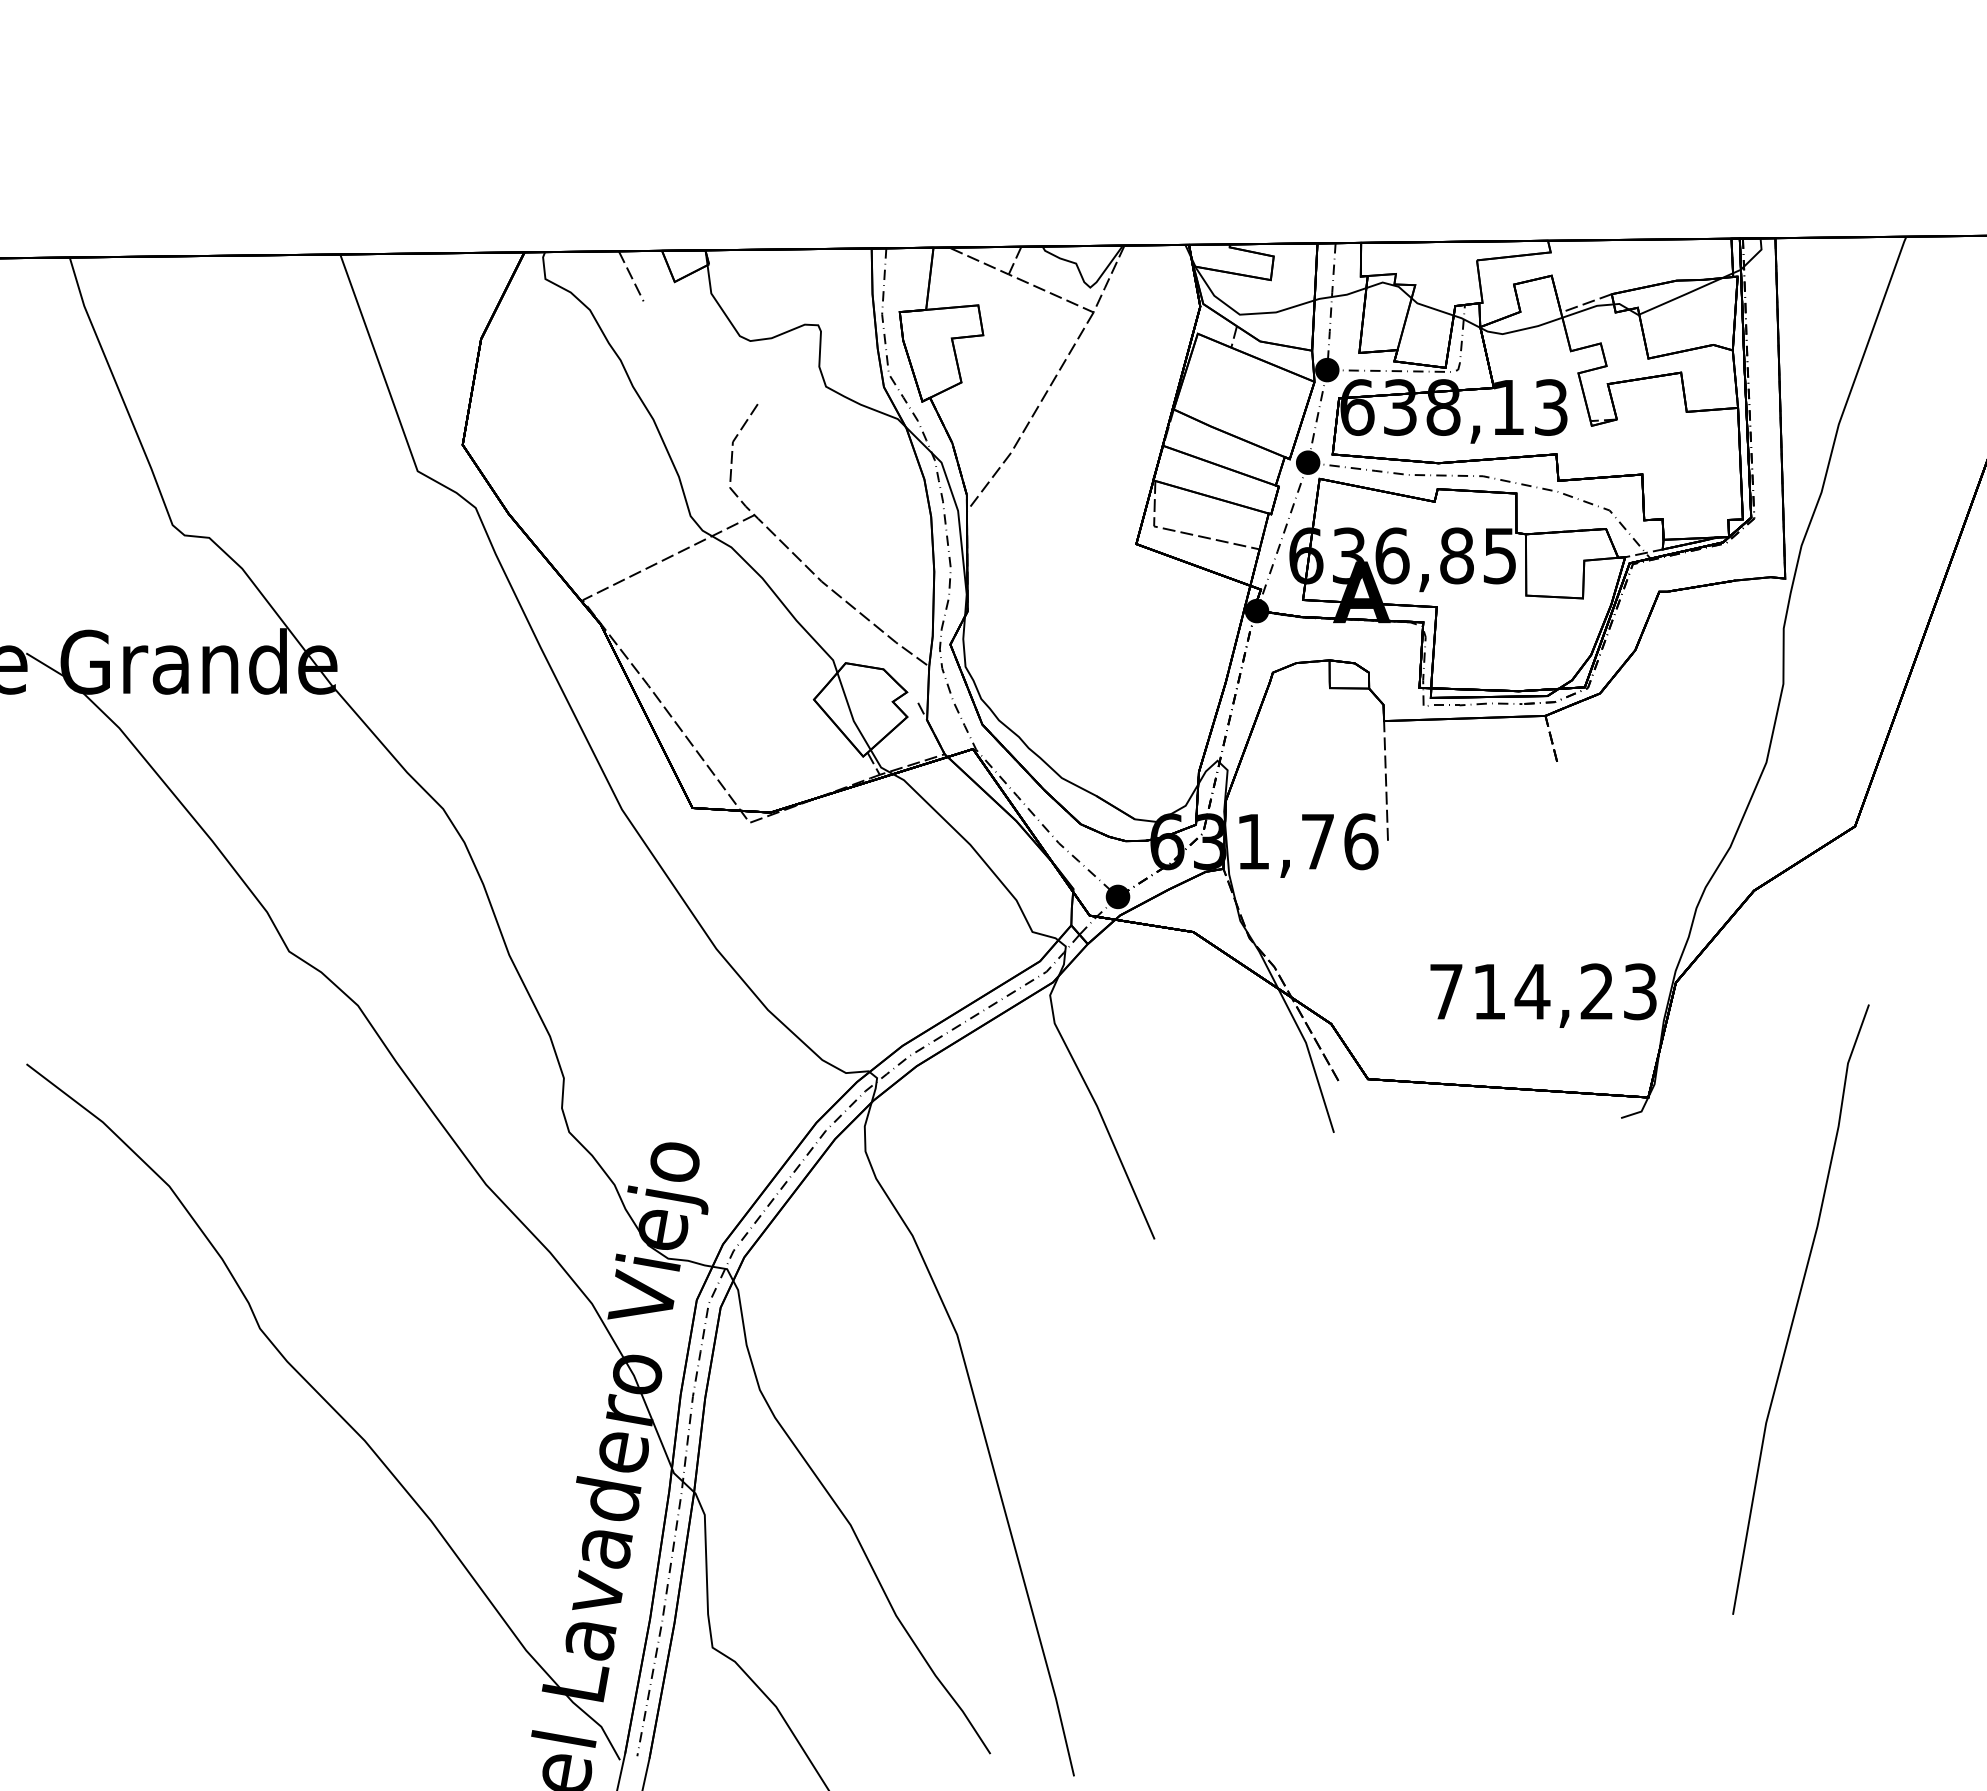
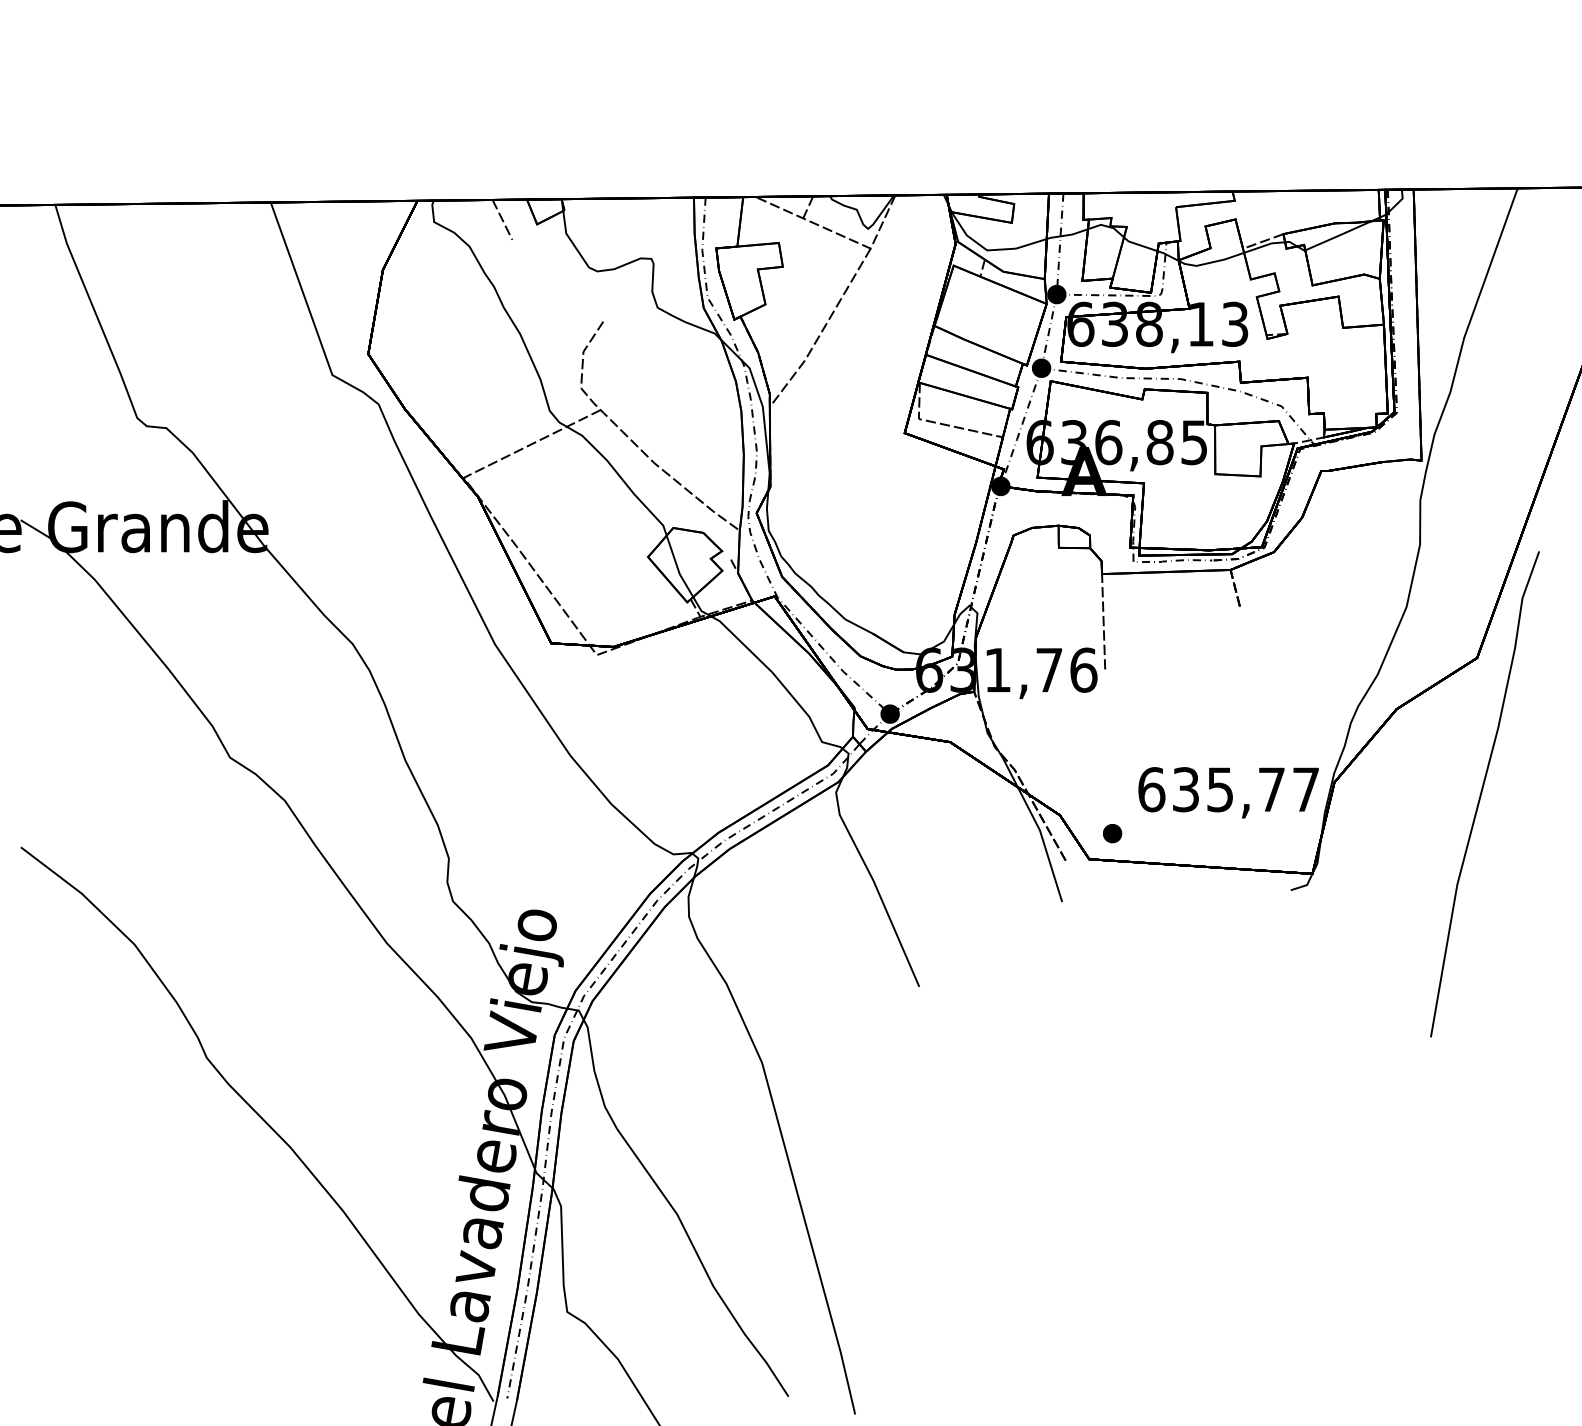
text: (1542, 991) -> (1228, 789), 714,23 -> 635,77
part: (1397, 1046) -> (1112, 833), added
curve: (1797, 1307) -> (1482, 792), moved

